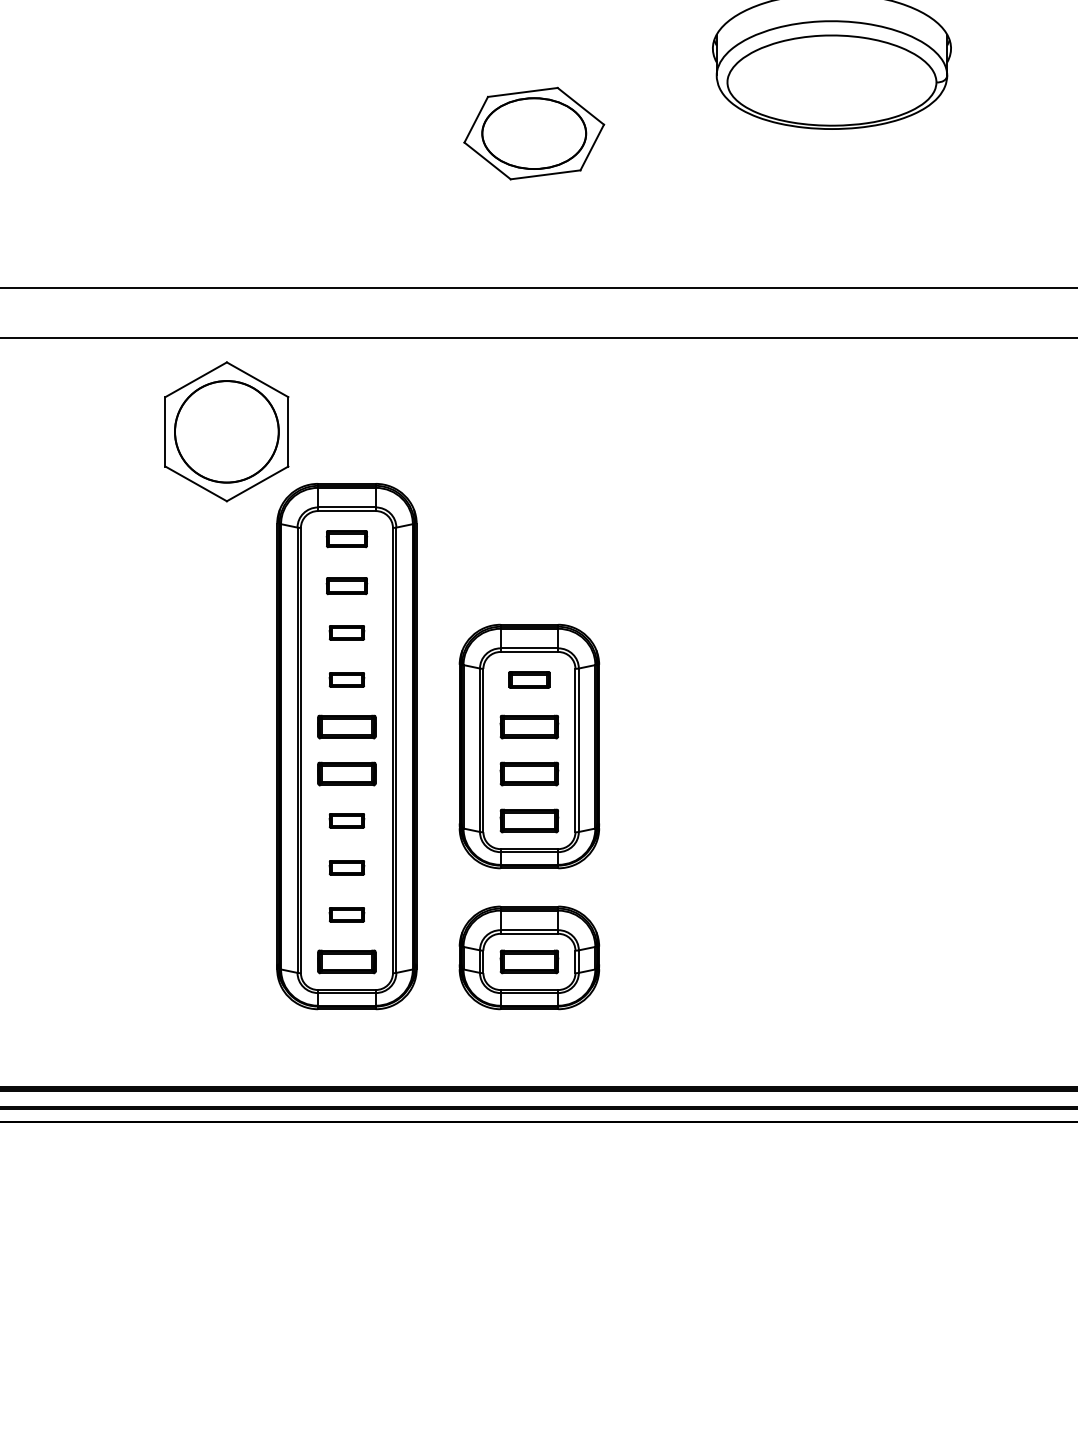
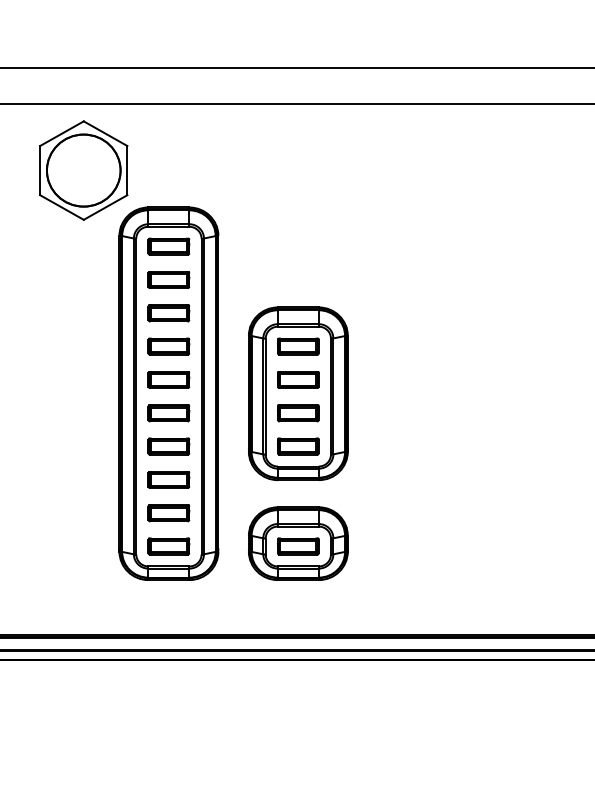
part: (346, 539) -> (168, 246), size x1.43
part: (346, 586) -> (168, 280), size x1.43
part: (346, 632) -> (168, 312), size x1.67
part: (346, 679) -> (168, 346), size x1.67
part: (529, 679) -> (298, 346), size x1.43
part: (346, 820) -> (168, 446), size x1.67
part: (346, 867) -> (168, 479), size x1.67
part: (346, 914) -> (168, 512), size x1.67

